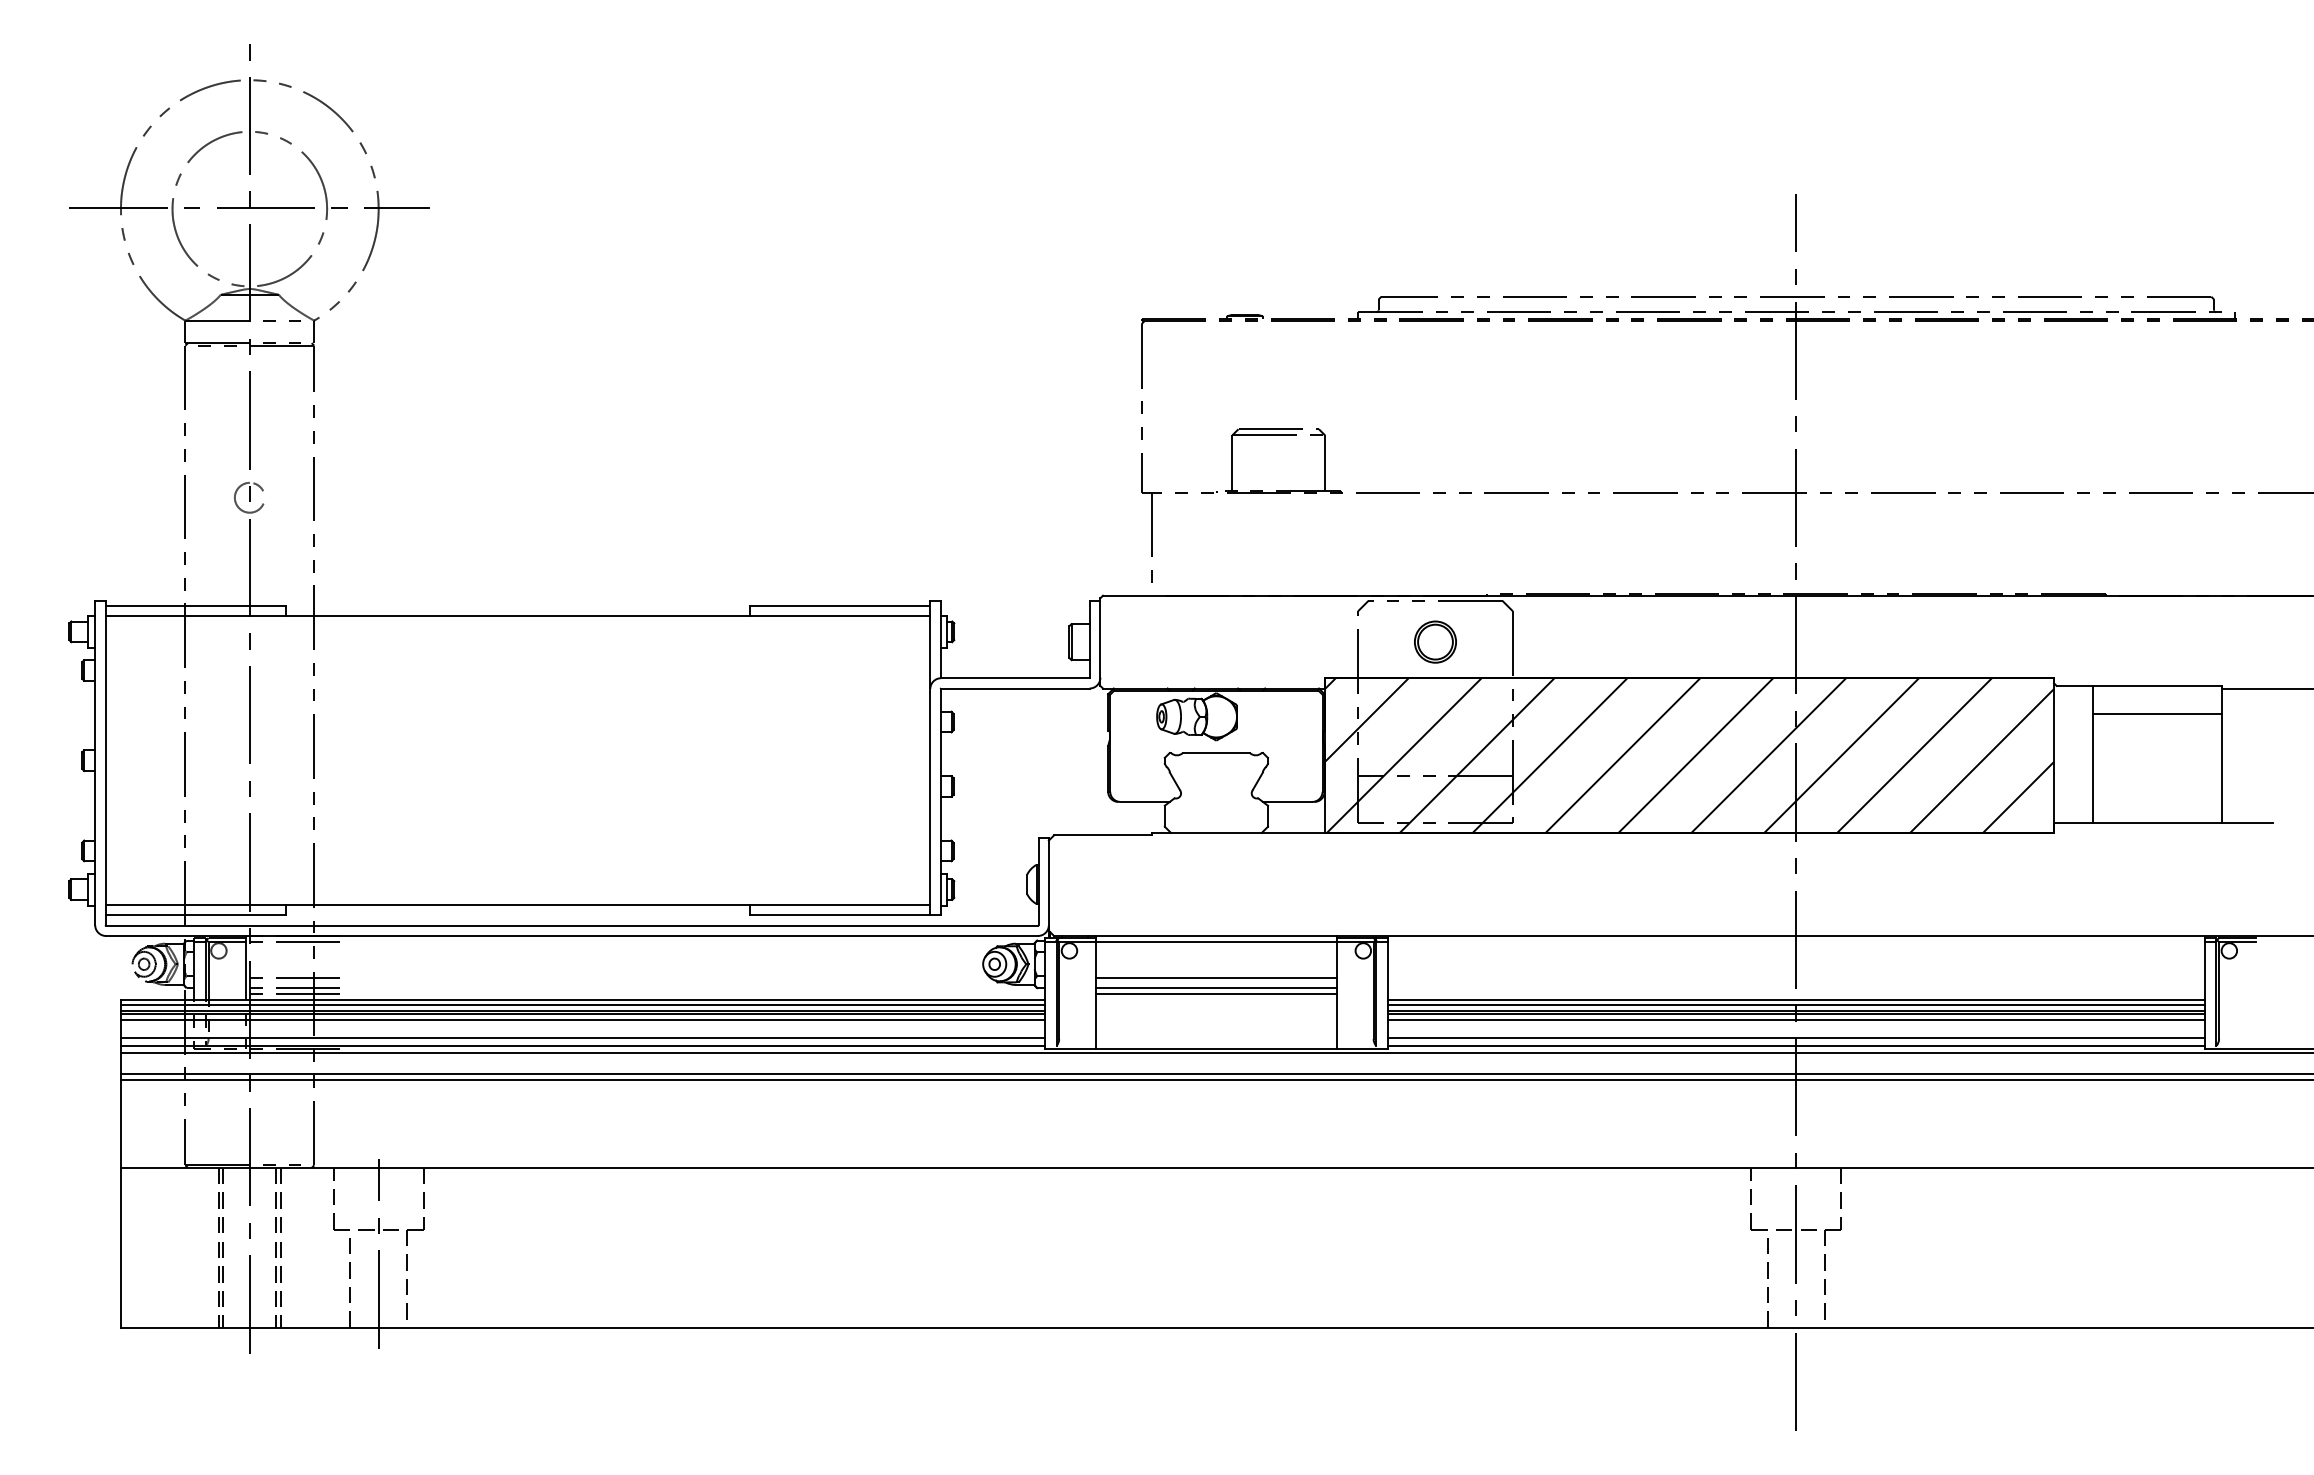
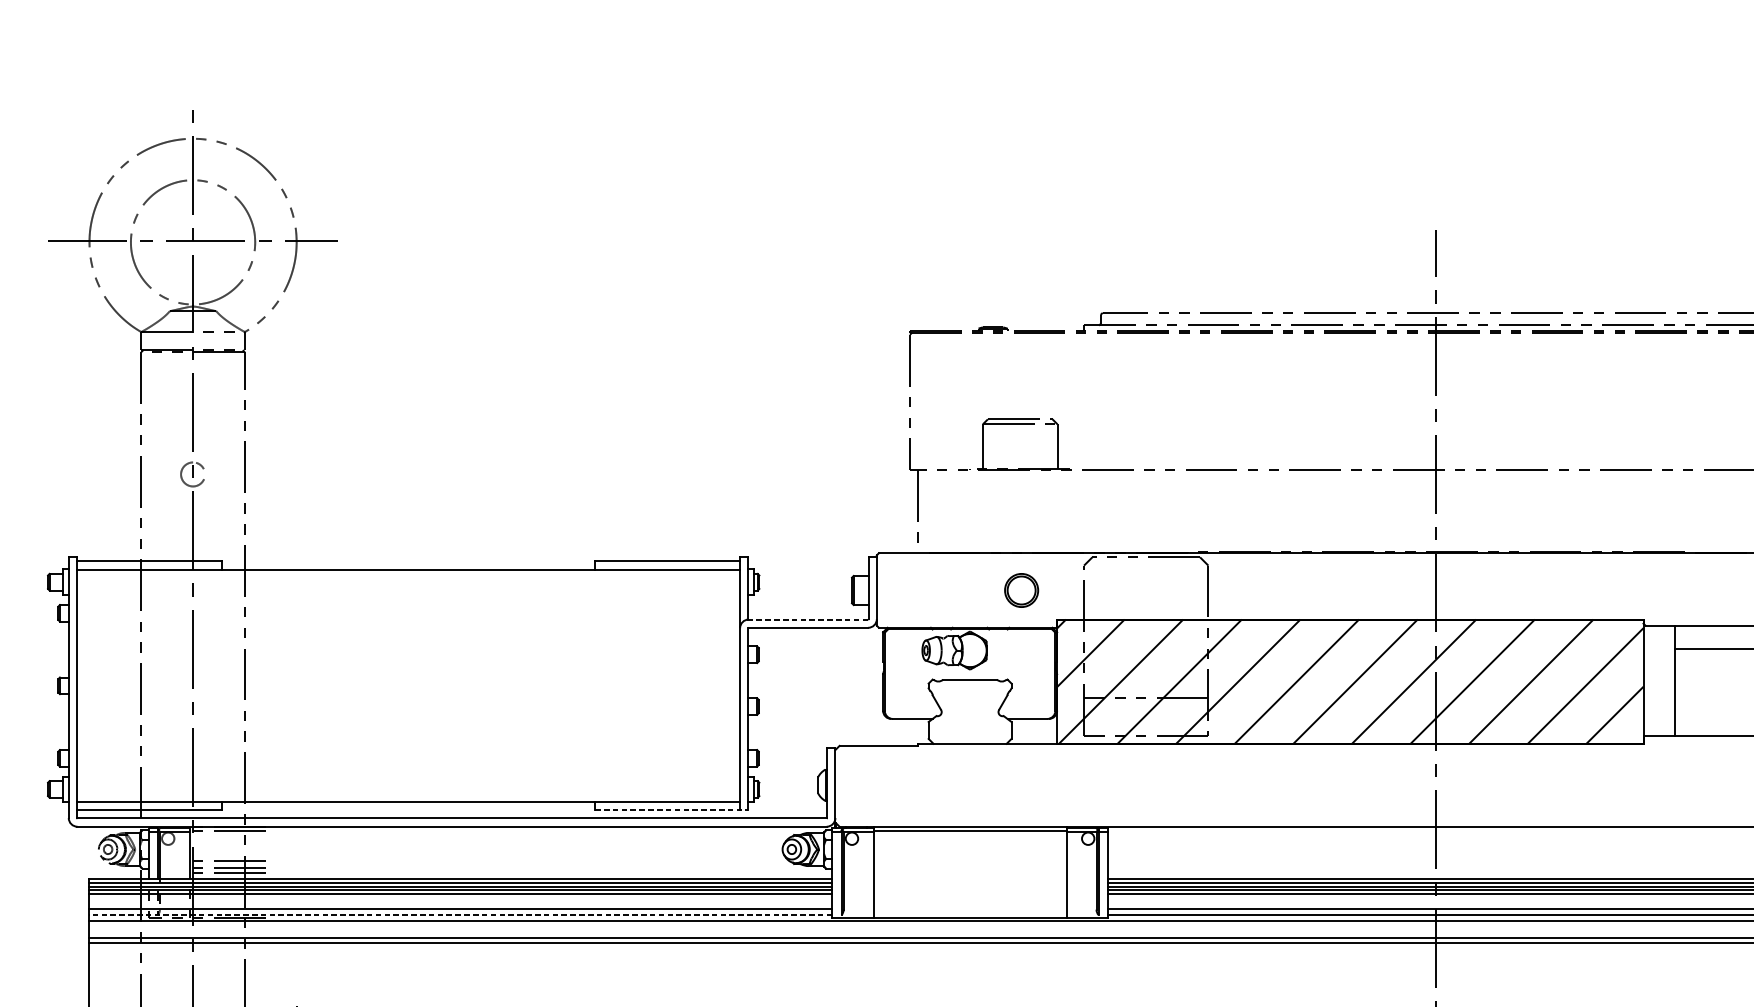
part: (1435, 641) -> (1021, 589), moved
line: (1014, 678) -> (807, 619), solid -> dashed
line: (845, 915) -> (671, 810), solid -> dashed
line: (1216, 978) -> (970, 860), removed
line: (1216, 987) -> (970, 868), removed
line: (1216, 993) -> (970, 872), removed
line: (582, 1045) -> (460, 914), solid -> dashed

